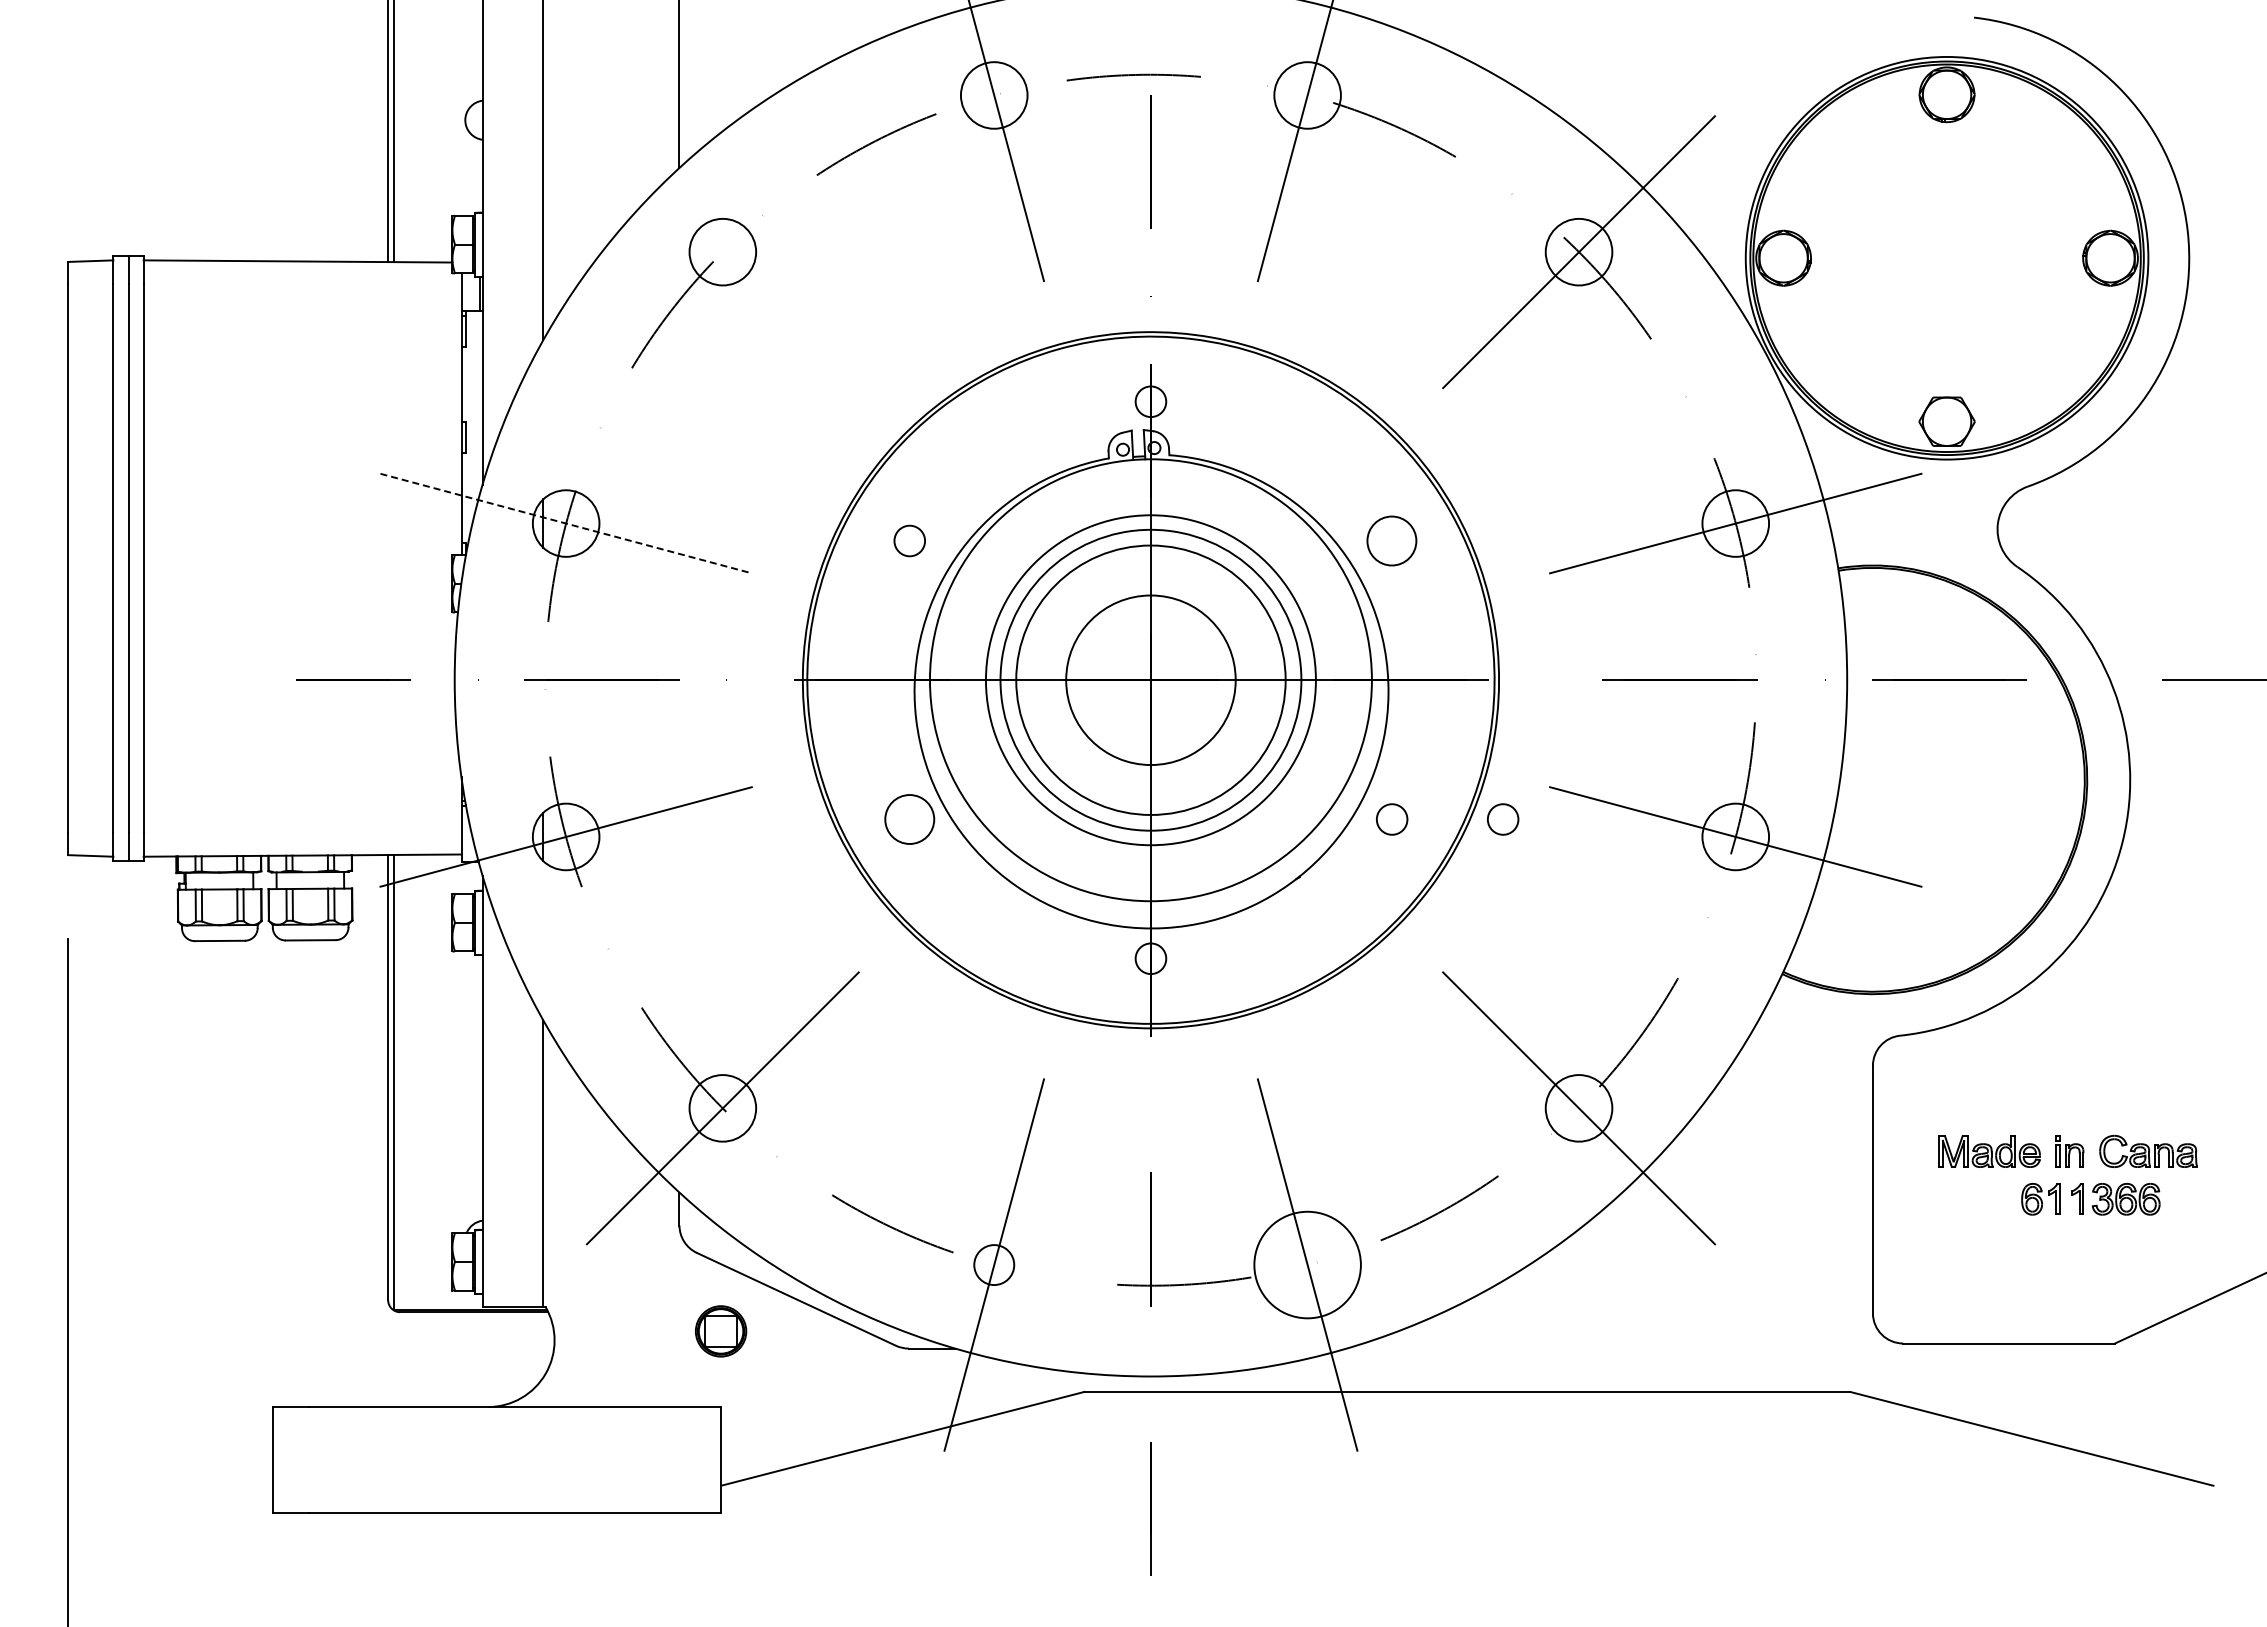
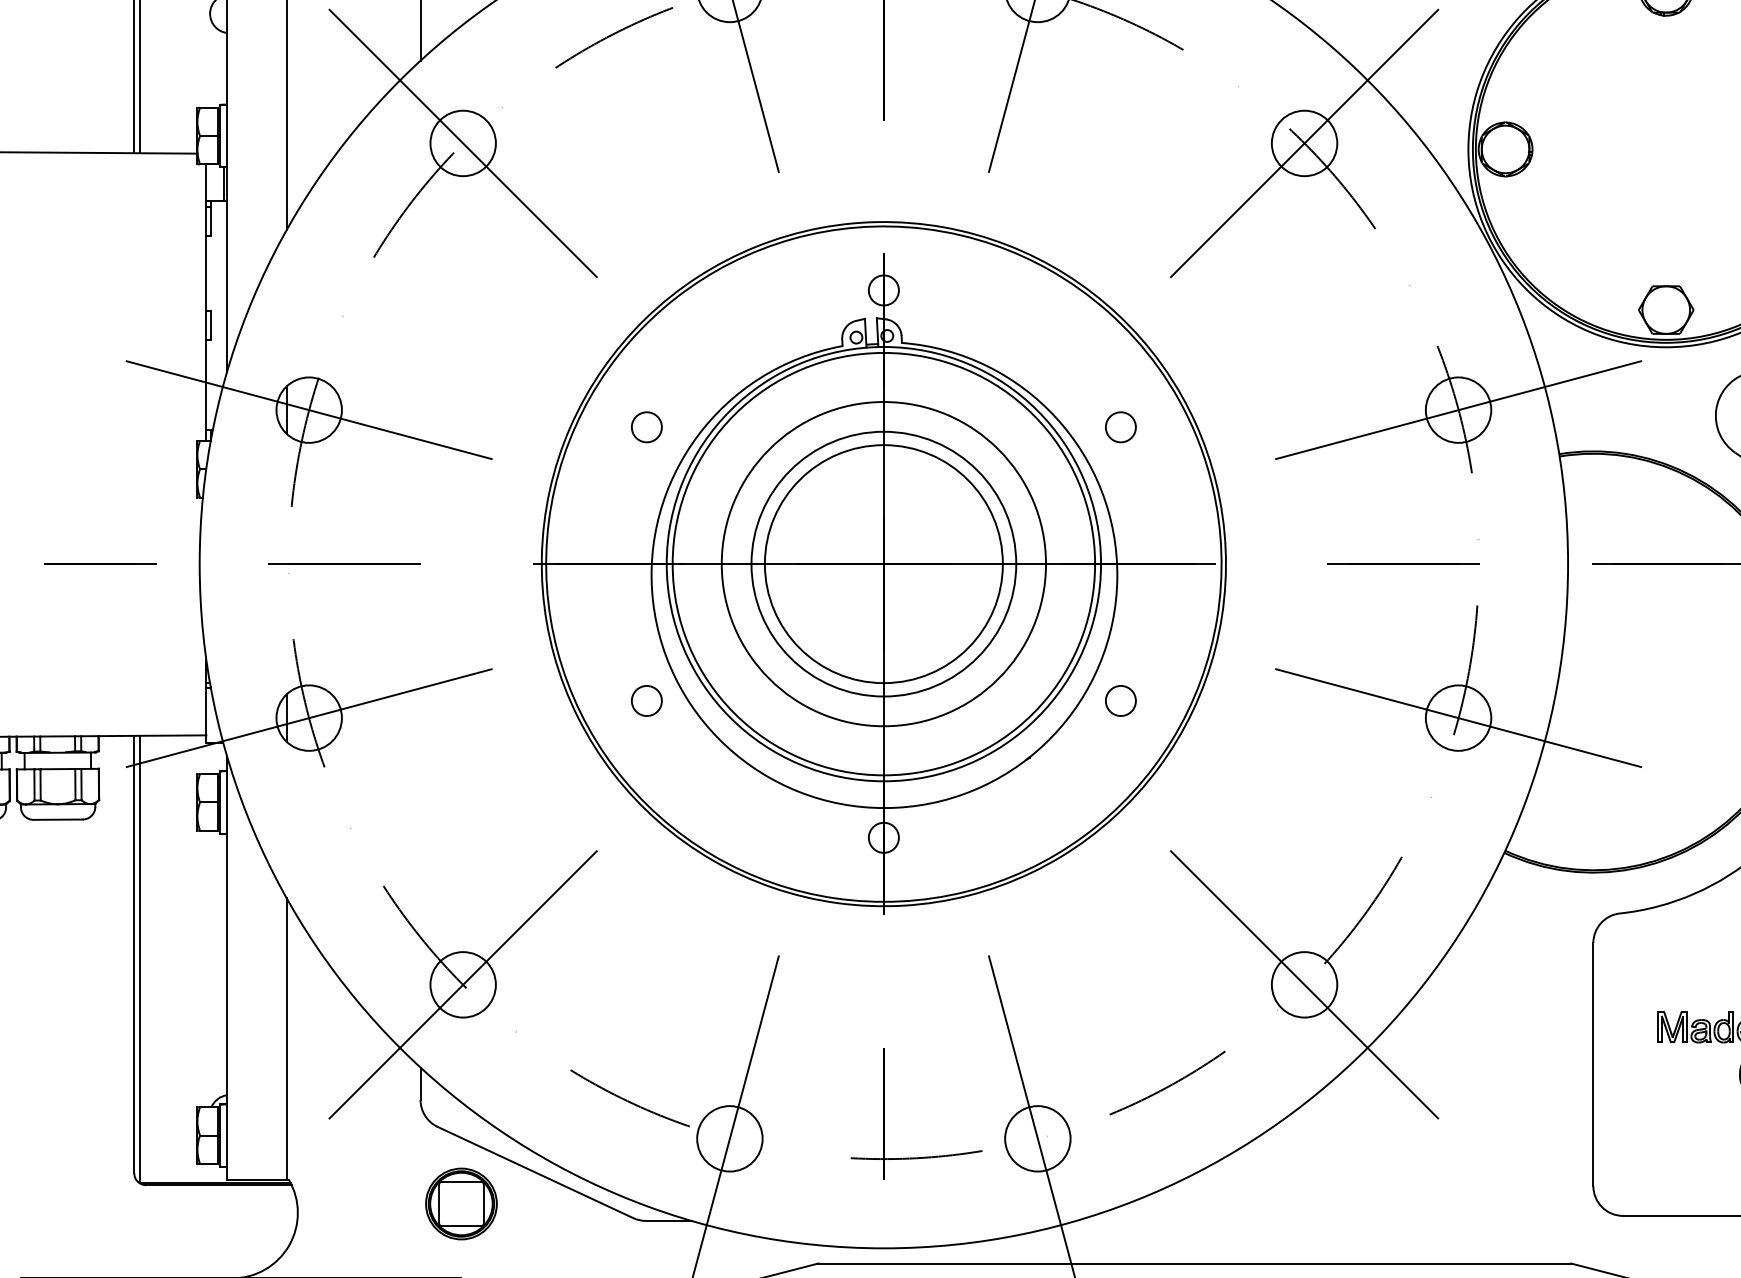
line: (722, 252) -> (462, 143), added
line: (566, 523) -> (309, 410), dashed -> solid
circle: (1392, 540) -> (1121, 426), size x0.62
circle: (1150, 680) -> (883, 564), size x1.43
circle: (1150, 680) -> (883, 564), size x1.43
circle: (909, 819) -> (646, 700), size x0.62
circle: (1503, 819) -> (1230, 700), removed
circle: (993, 1264) -> (729, 1138), size x1.67
circle: (1307, 1264) -> (1037, 1138), size x0.62
part: (720, 1331) -> (460, 1204), size x1.43

